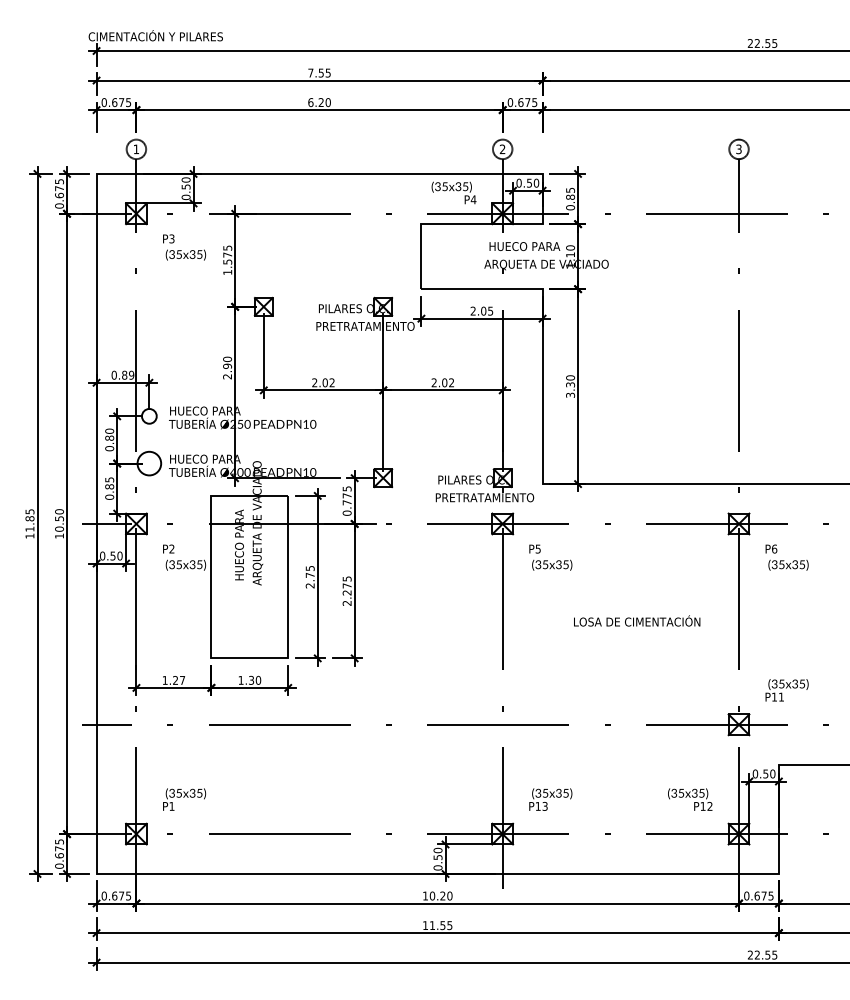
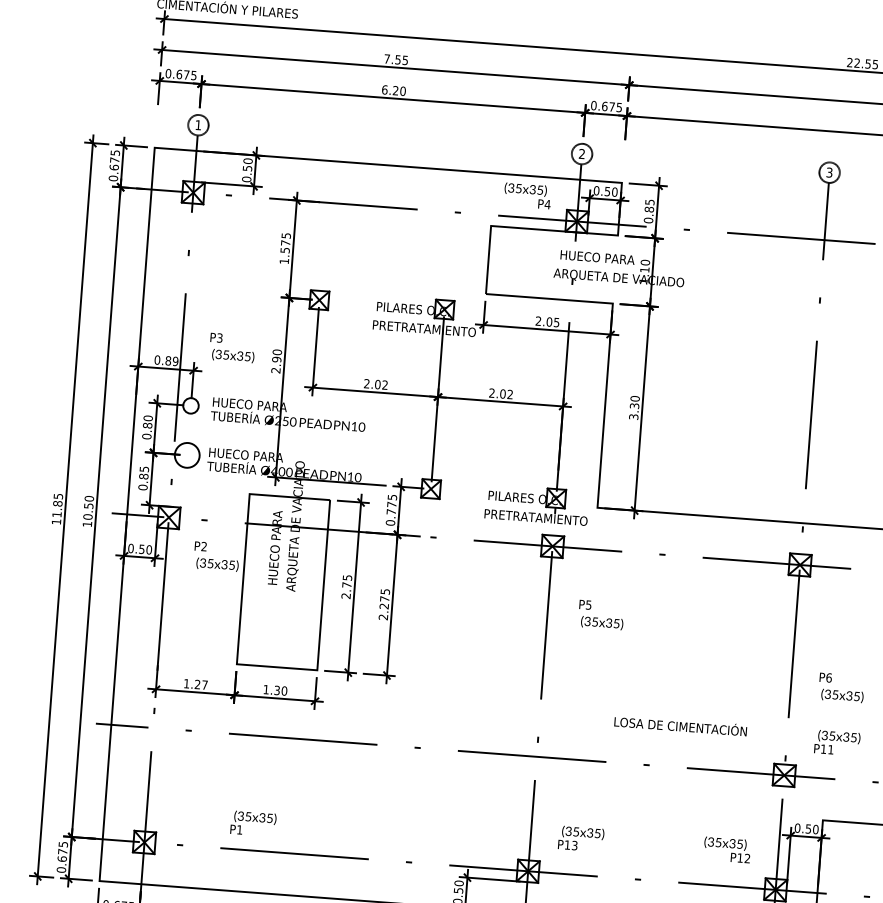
text: (184, 247) -> (232, 348), moved
text: (550, 557) -> (600, 614), moved
text: (786, 557) -> (840, 687), moved
text: (637, 620) -> (681, 725), moved
text: (184, 799) -> (253, 823), moved

